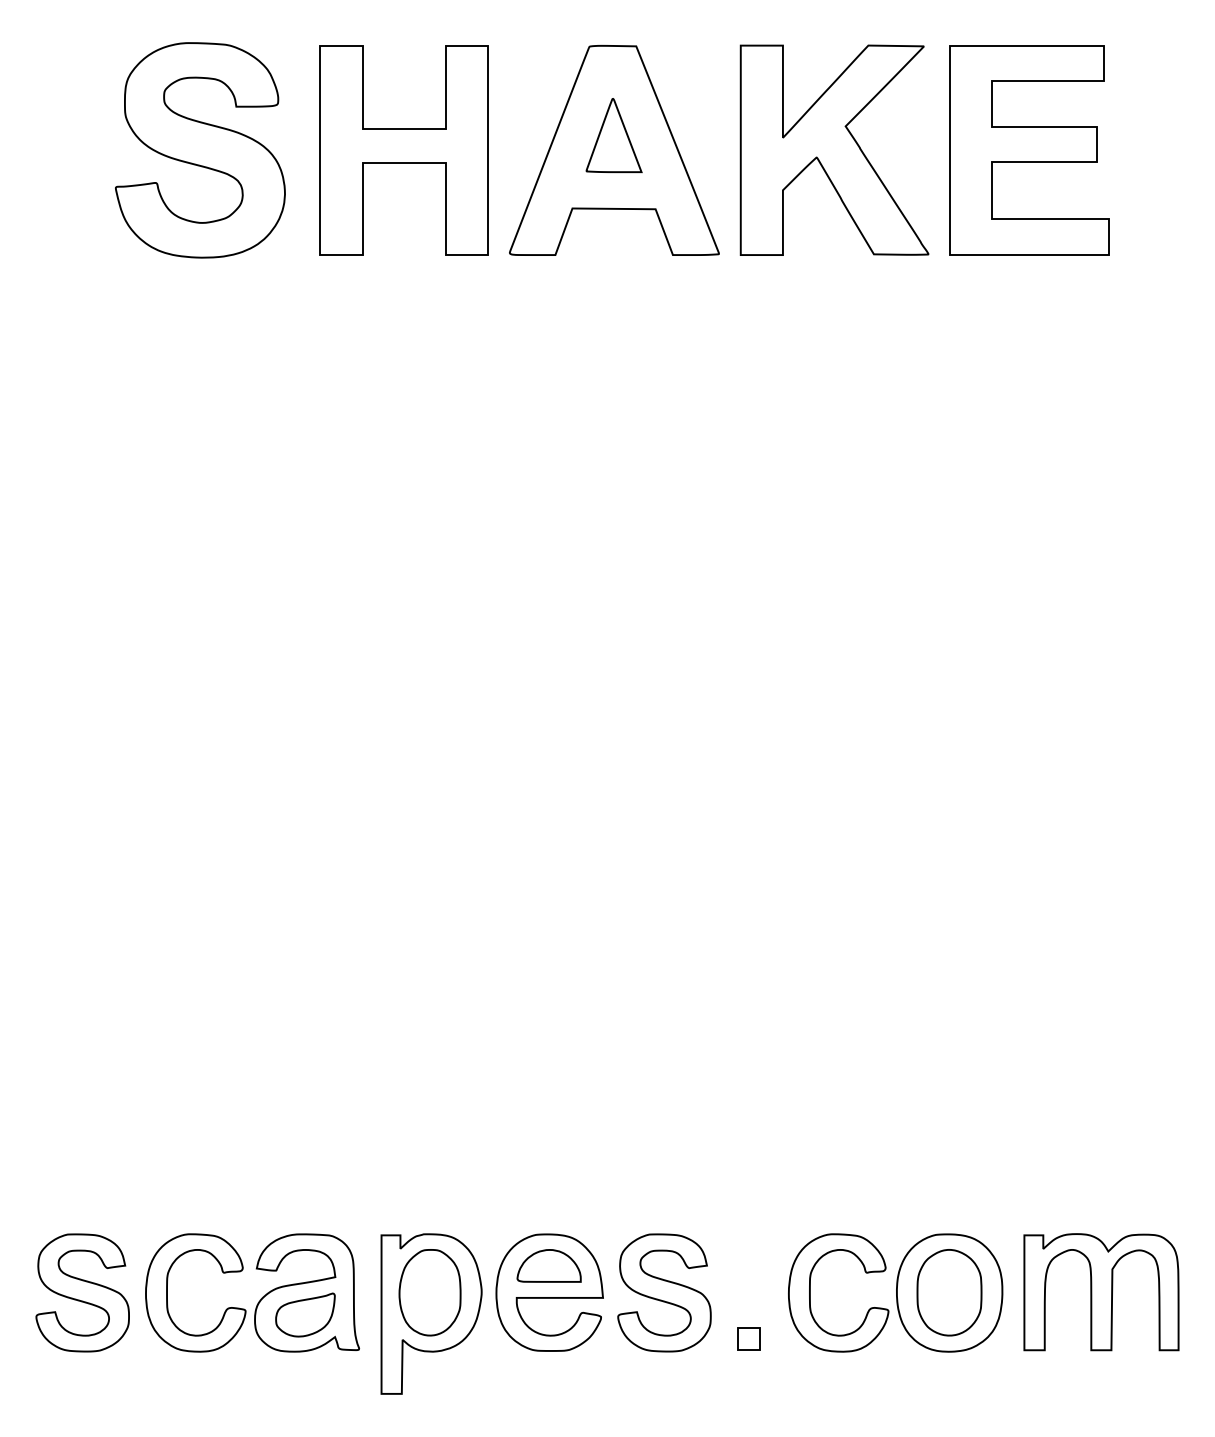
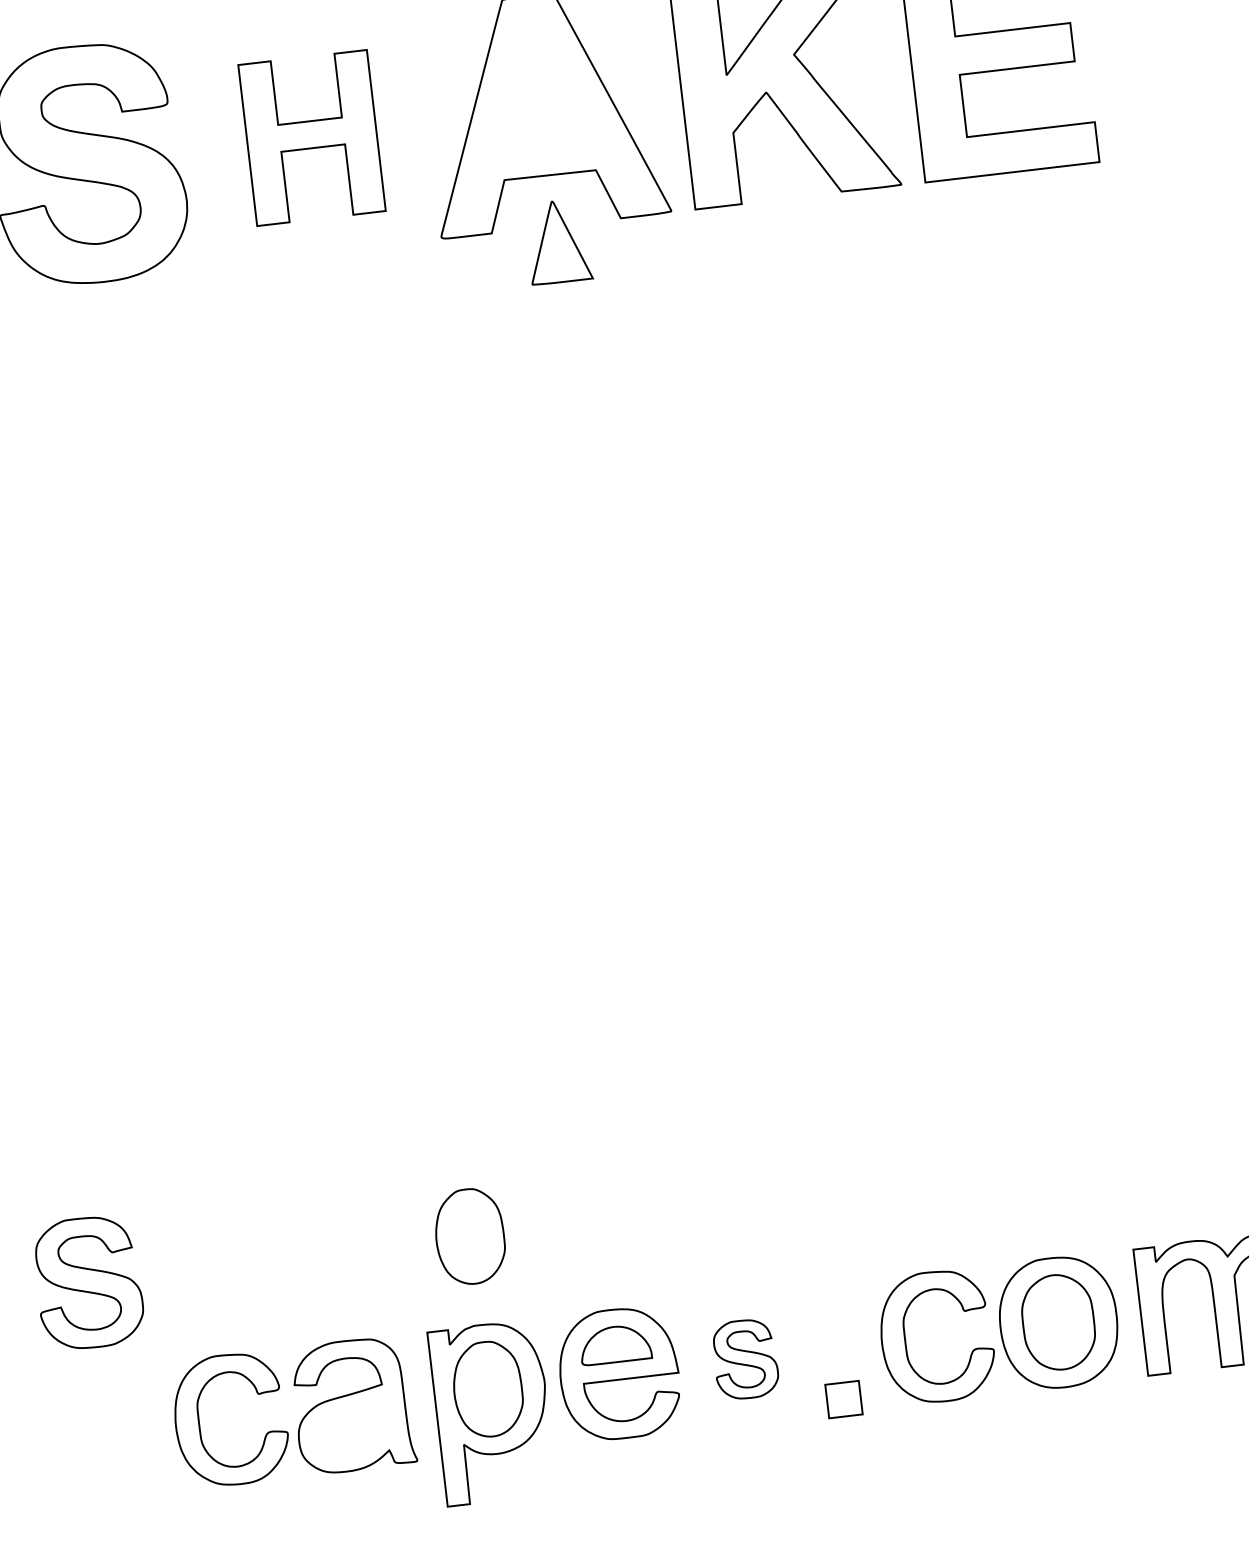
part: (613, 135) -> (557, 241), moved
part: (403, 150) -> (311, 138), size x0.7
part: (429, 1153) -> (469, 1236), added
part: (82, 1292) -> (88, 1282), moved
part: (664, 1292) -> (745, 1358), size x0.6
part: (305, 1314) -> (353, 1429), removed
part: (748, 1338) -> (843, 1398), size x1.4

